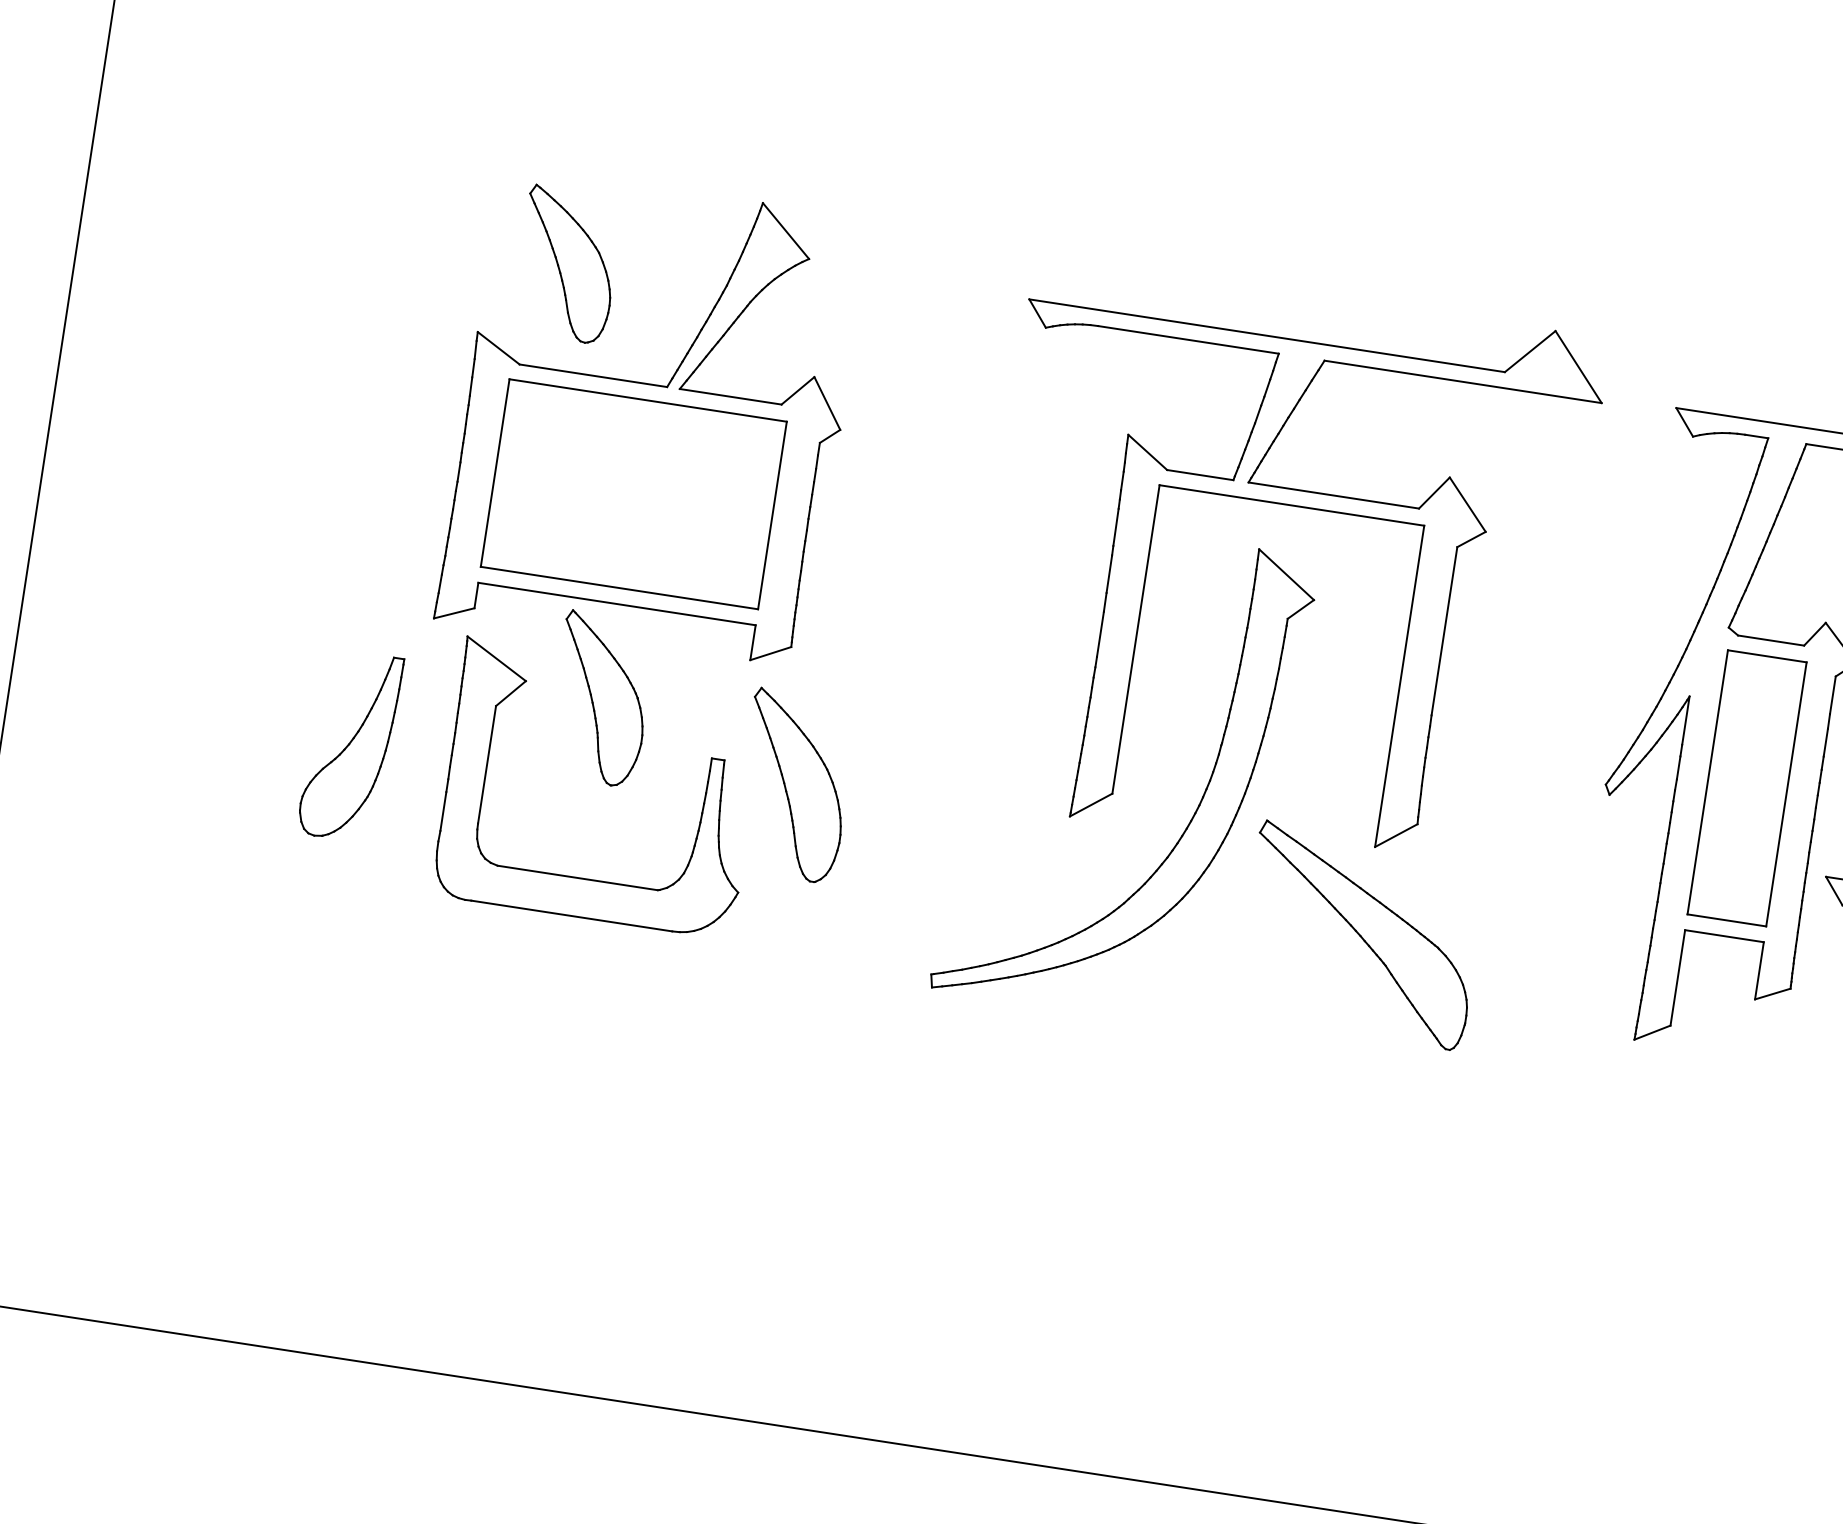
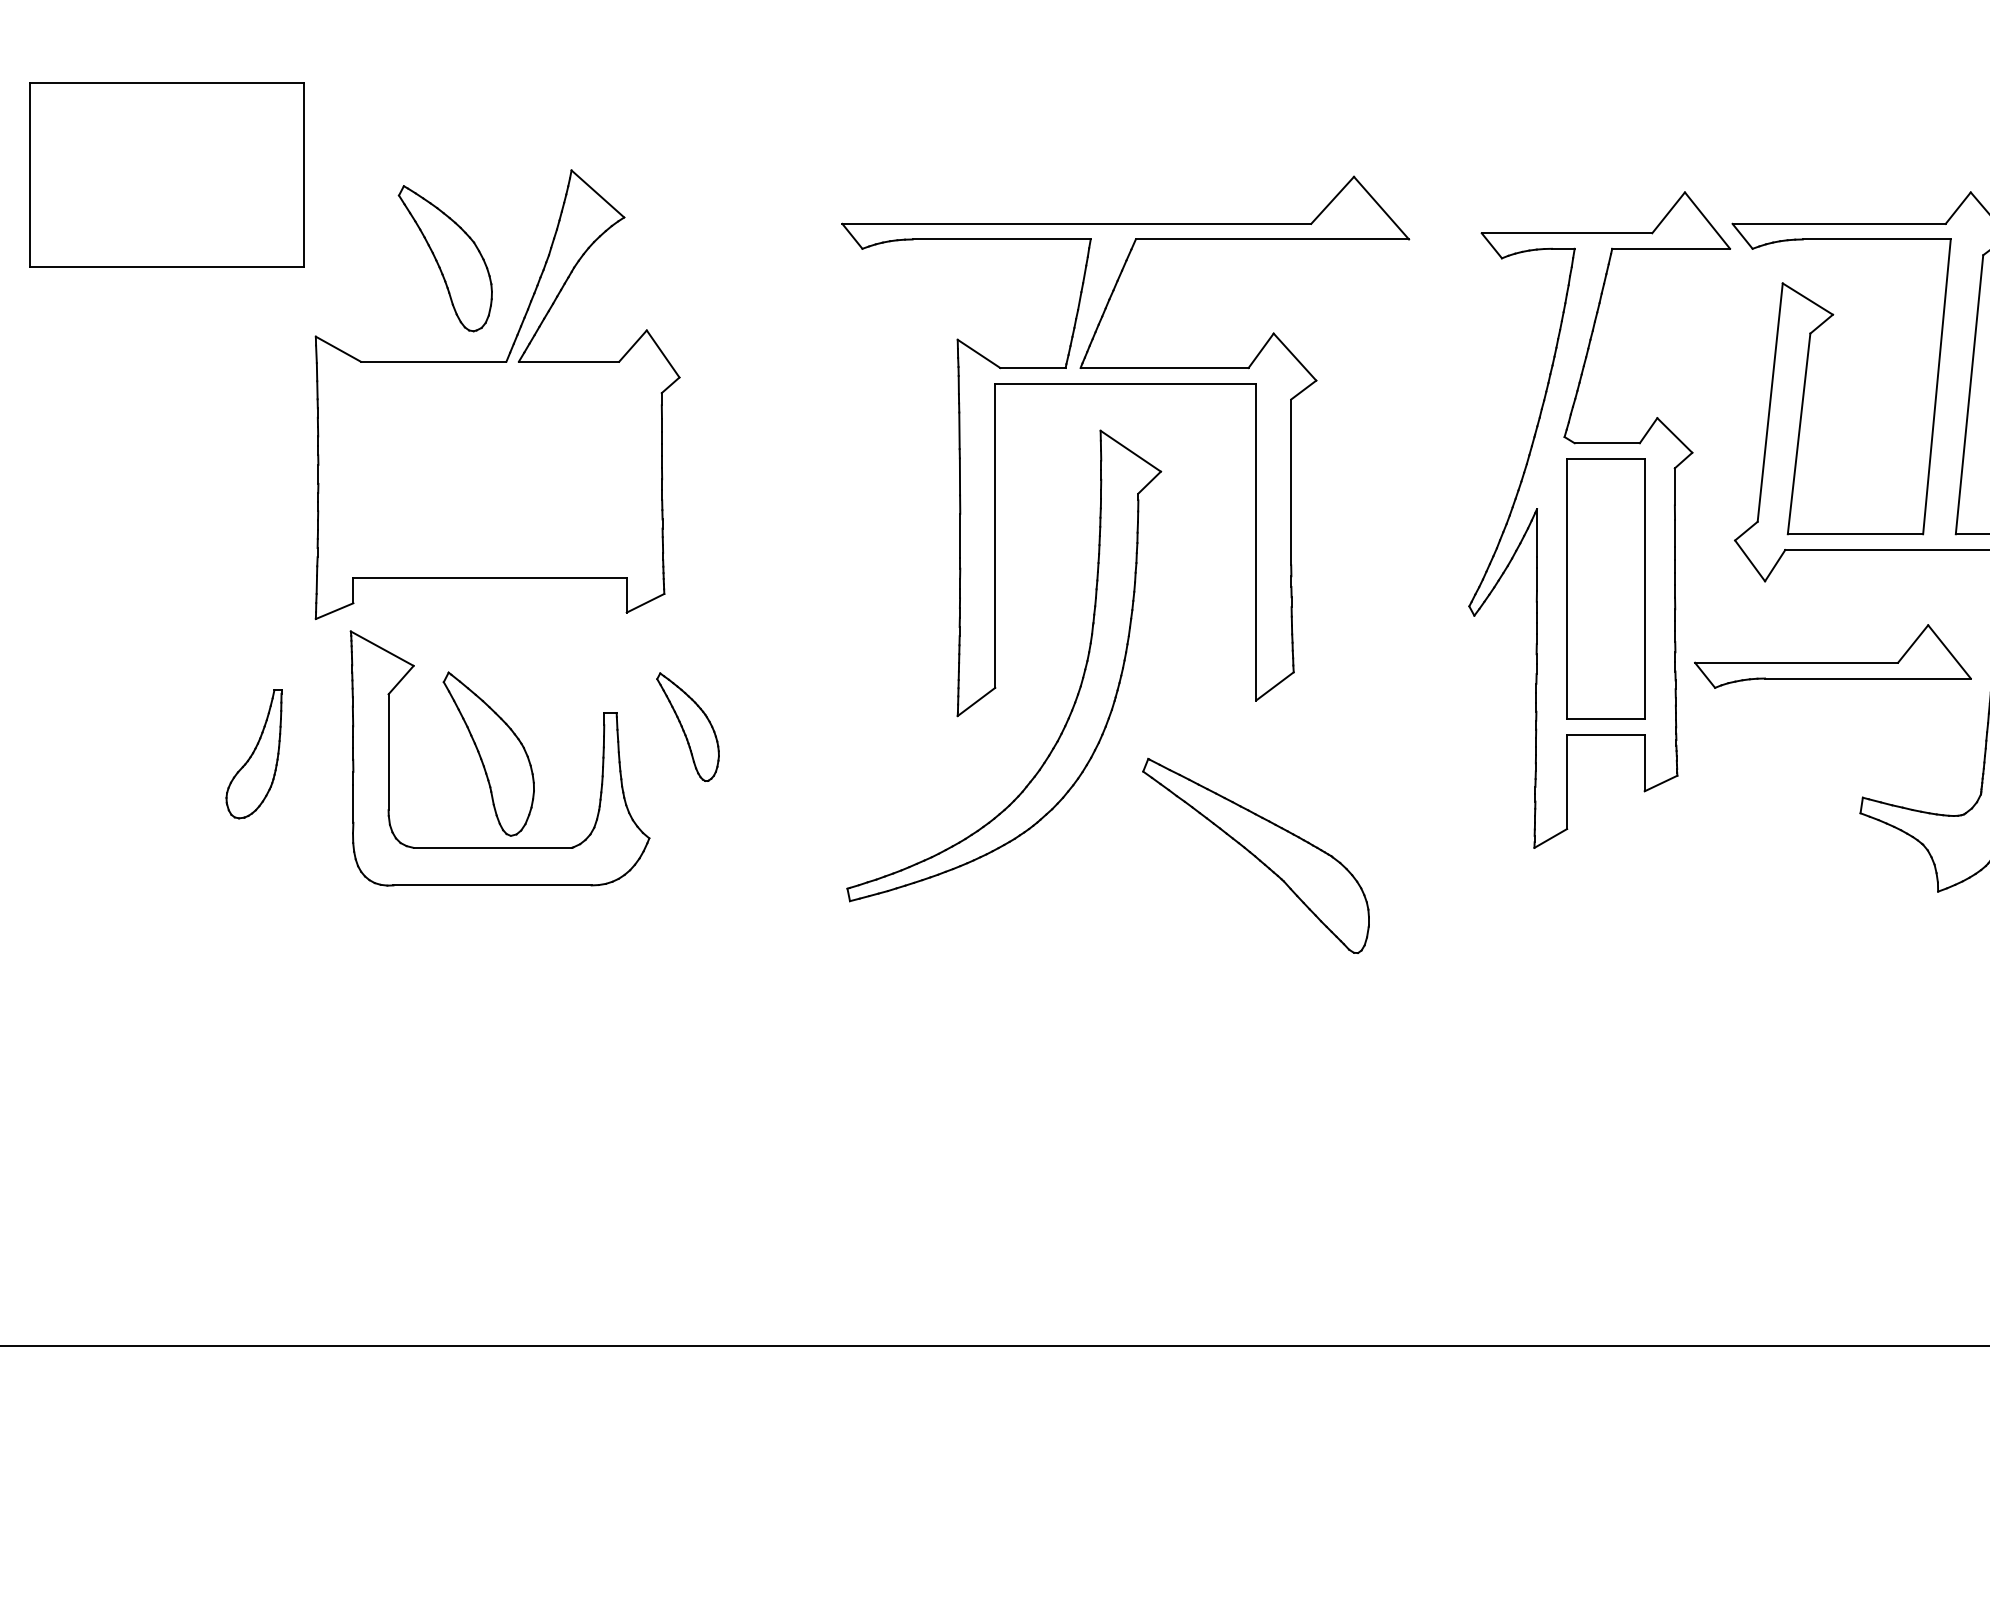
part: (566, 264) -> (444, 258), moved
part: (633, 493) -> (166, 174), moved
part: (600, 698) -> (488, 753), moved
part: (349, 745) -> (253, 753), size x0.7
part: (794, 785) -> (687, 726), size x0.6
part: (1360, 935) -> (1255, 855), moved

